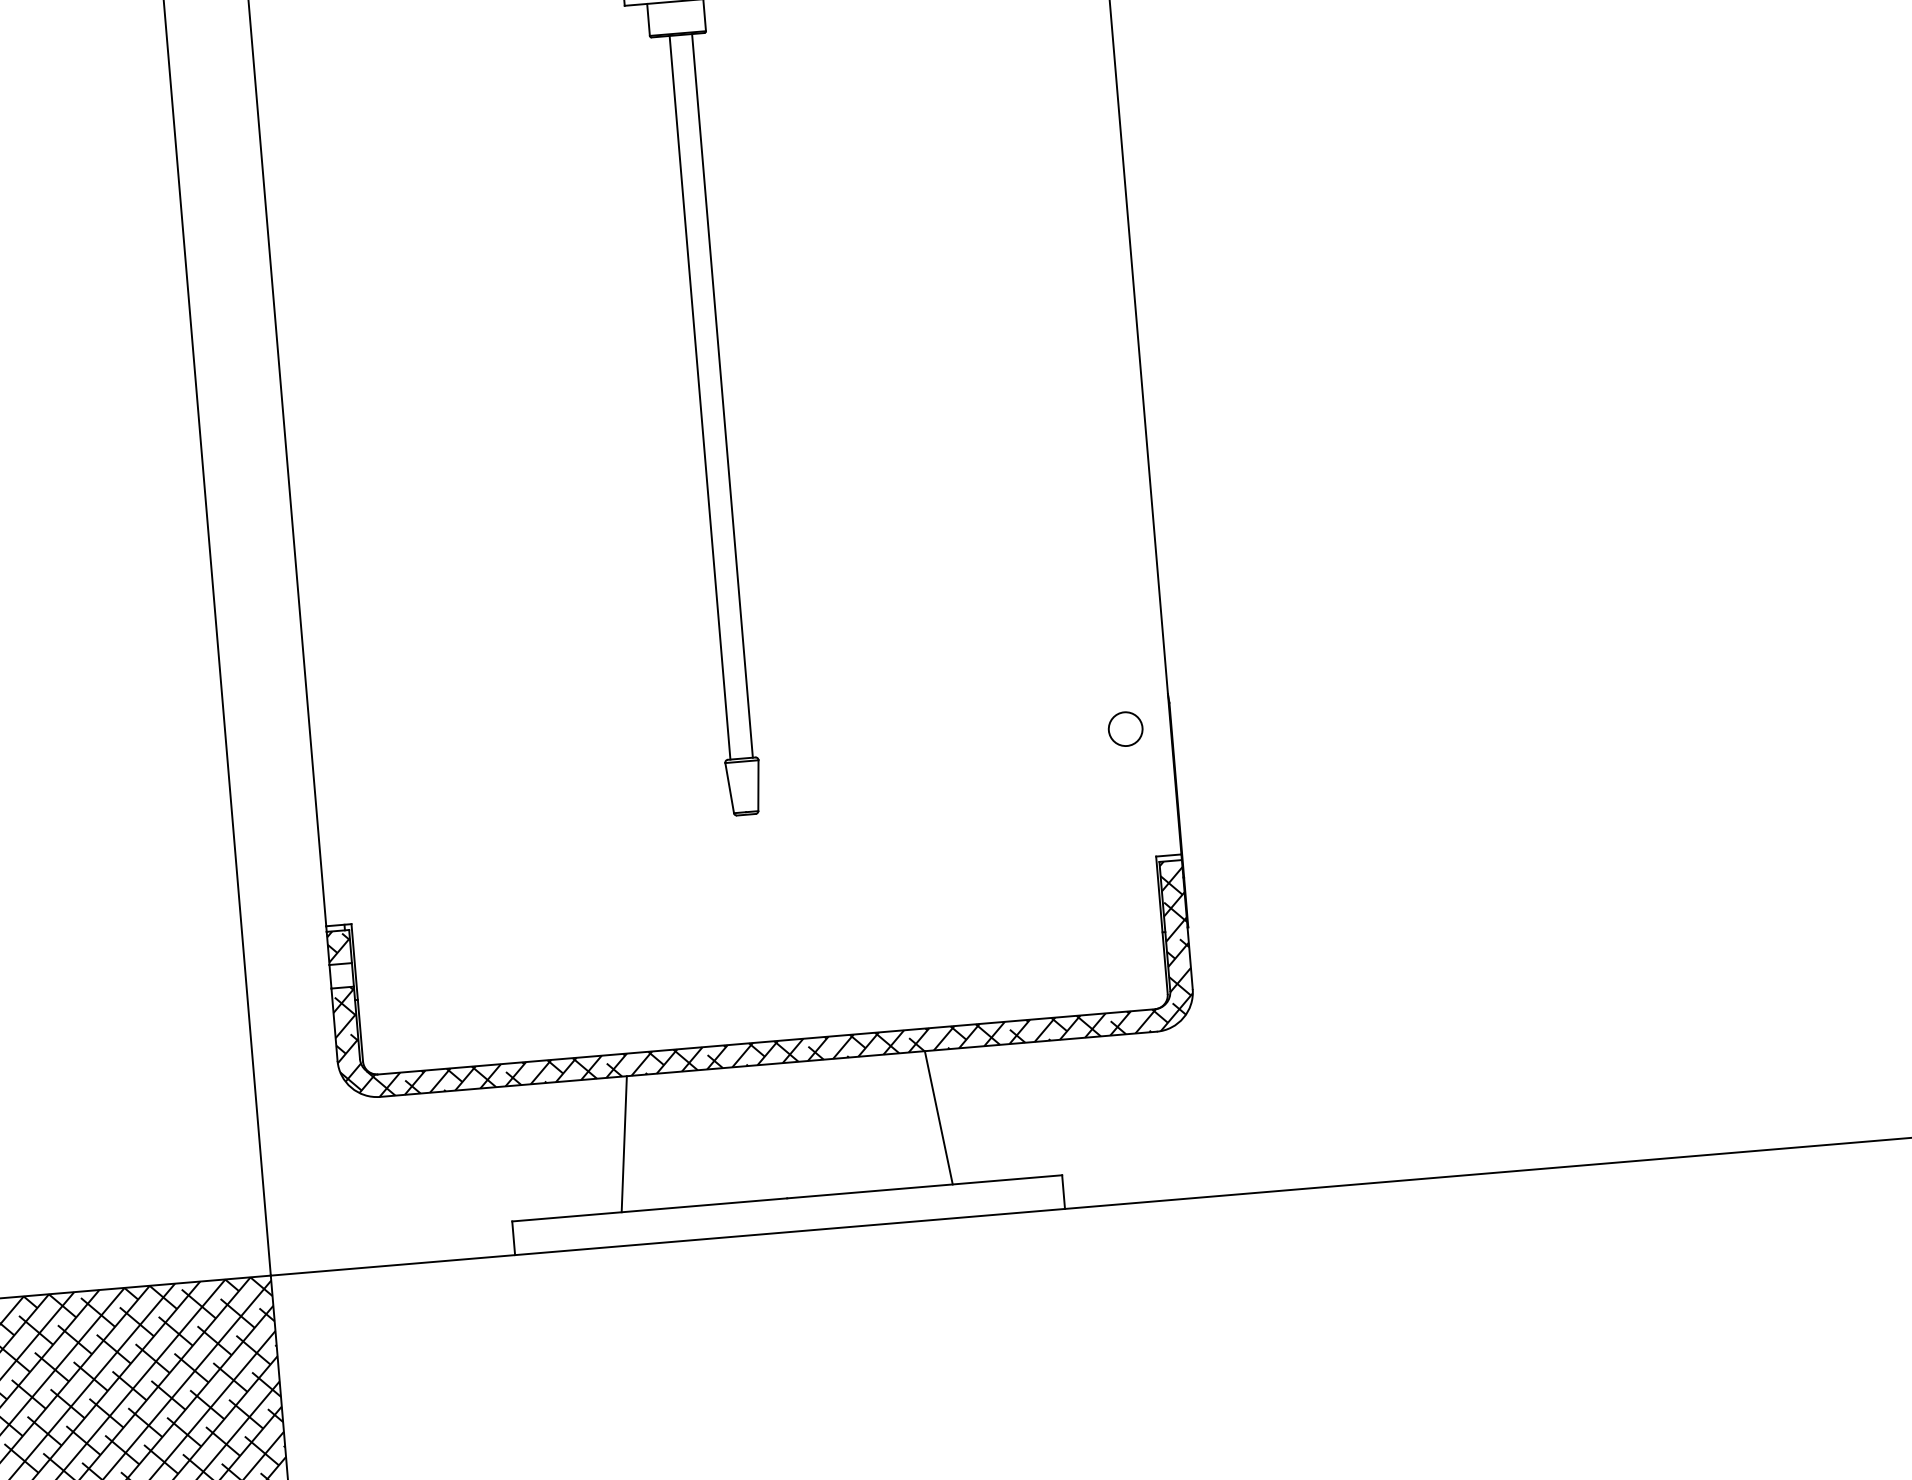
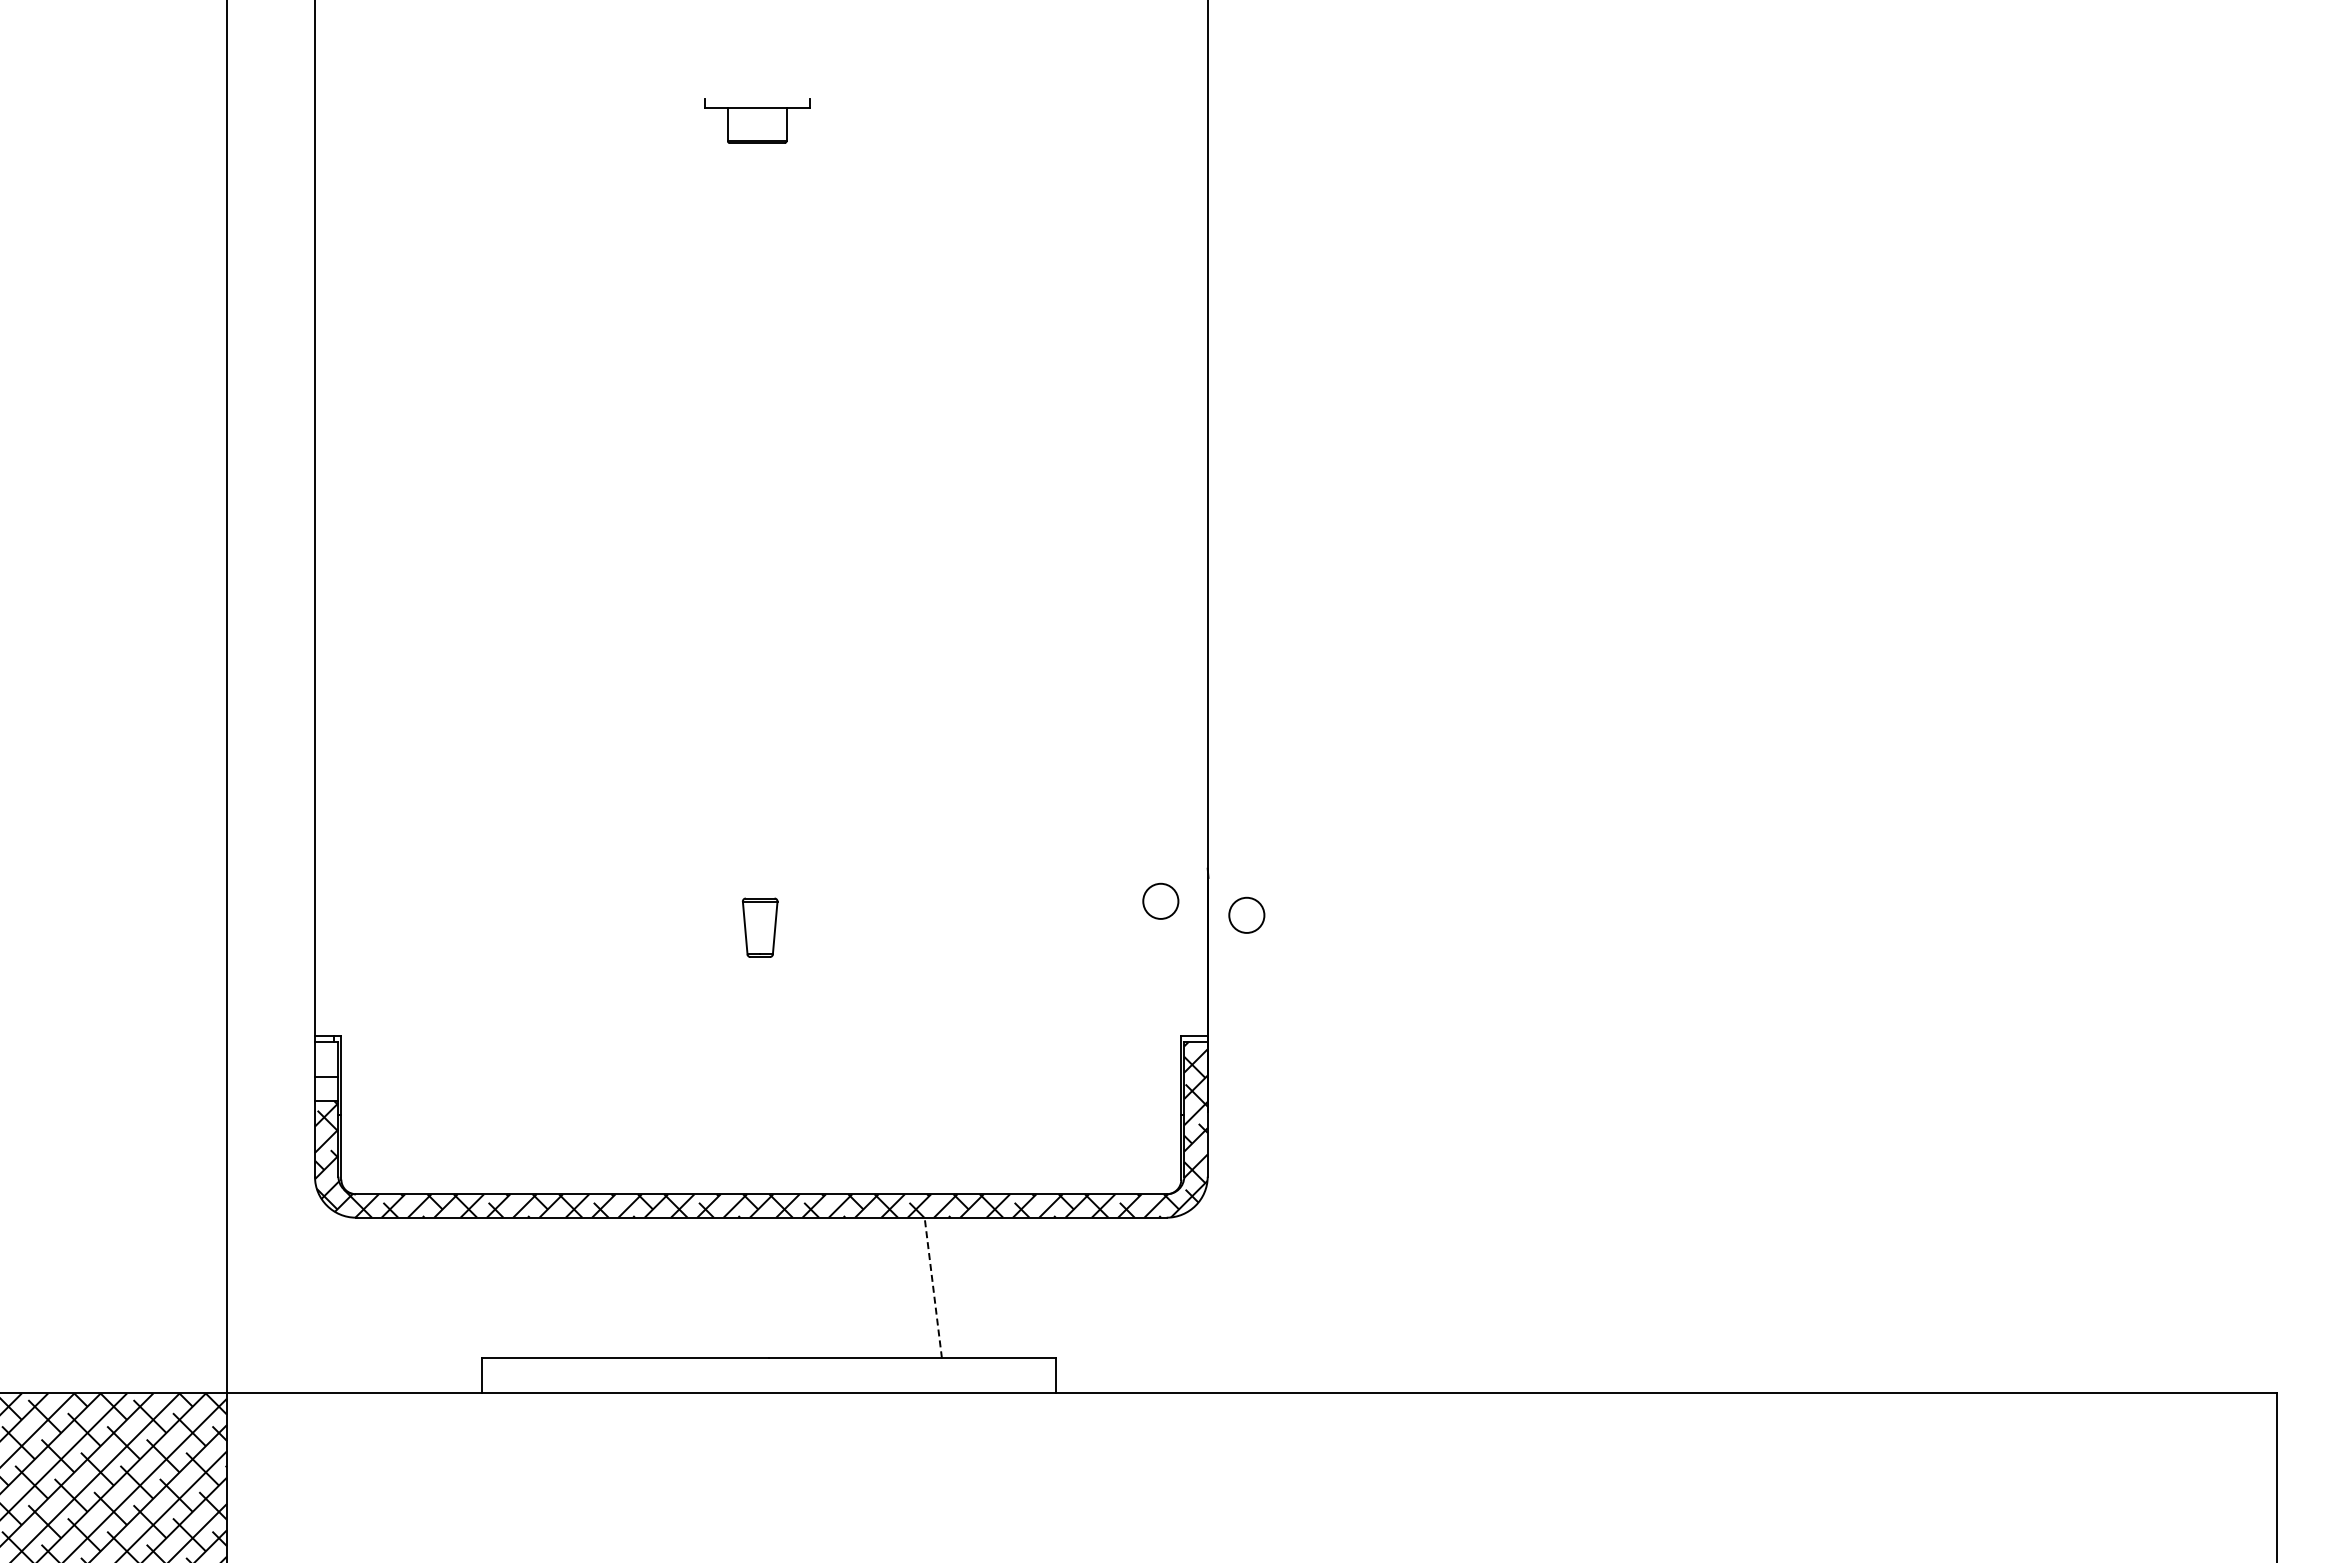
line: (722, 395) -> (771, 520), removed
line: (700, 397) -> (748, 520), removed
circle: (1208, 734) -> (1246, 914), added
hatch: (339, 945) -> (326, 1057), removed
line: (938, 1117) -> (933, 1287), solid -> dashed
line: (623, 1143) -> (604, 1287), removed

